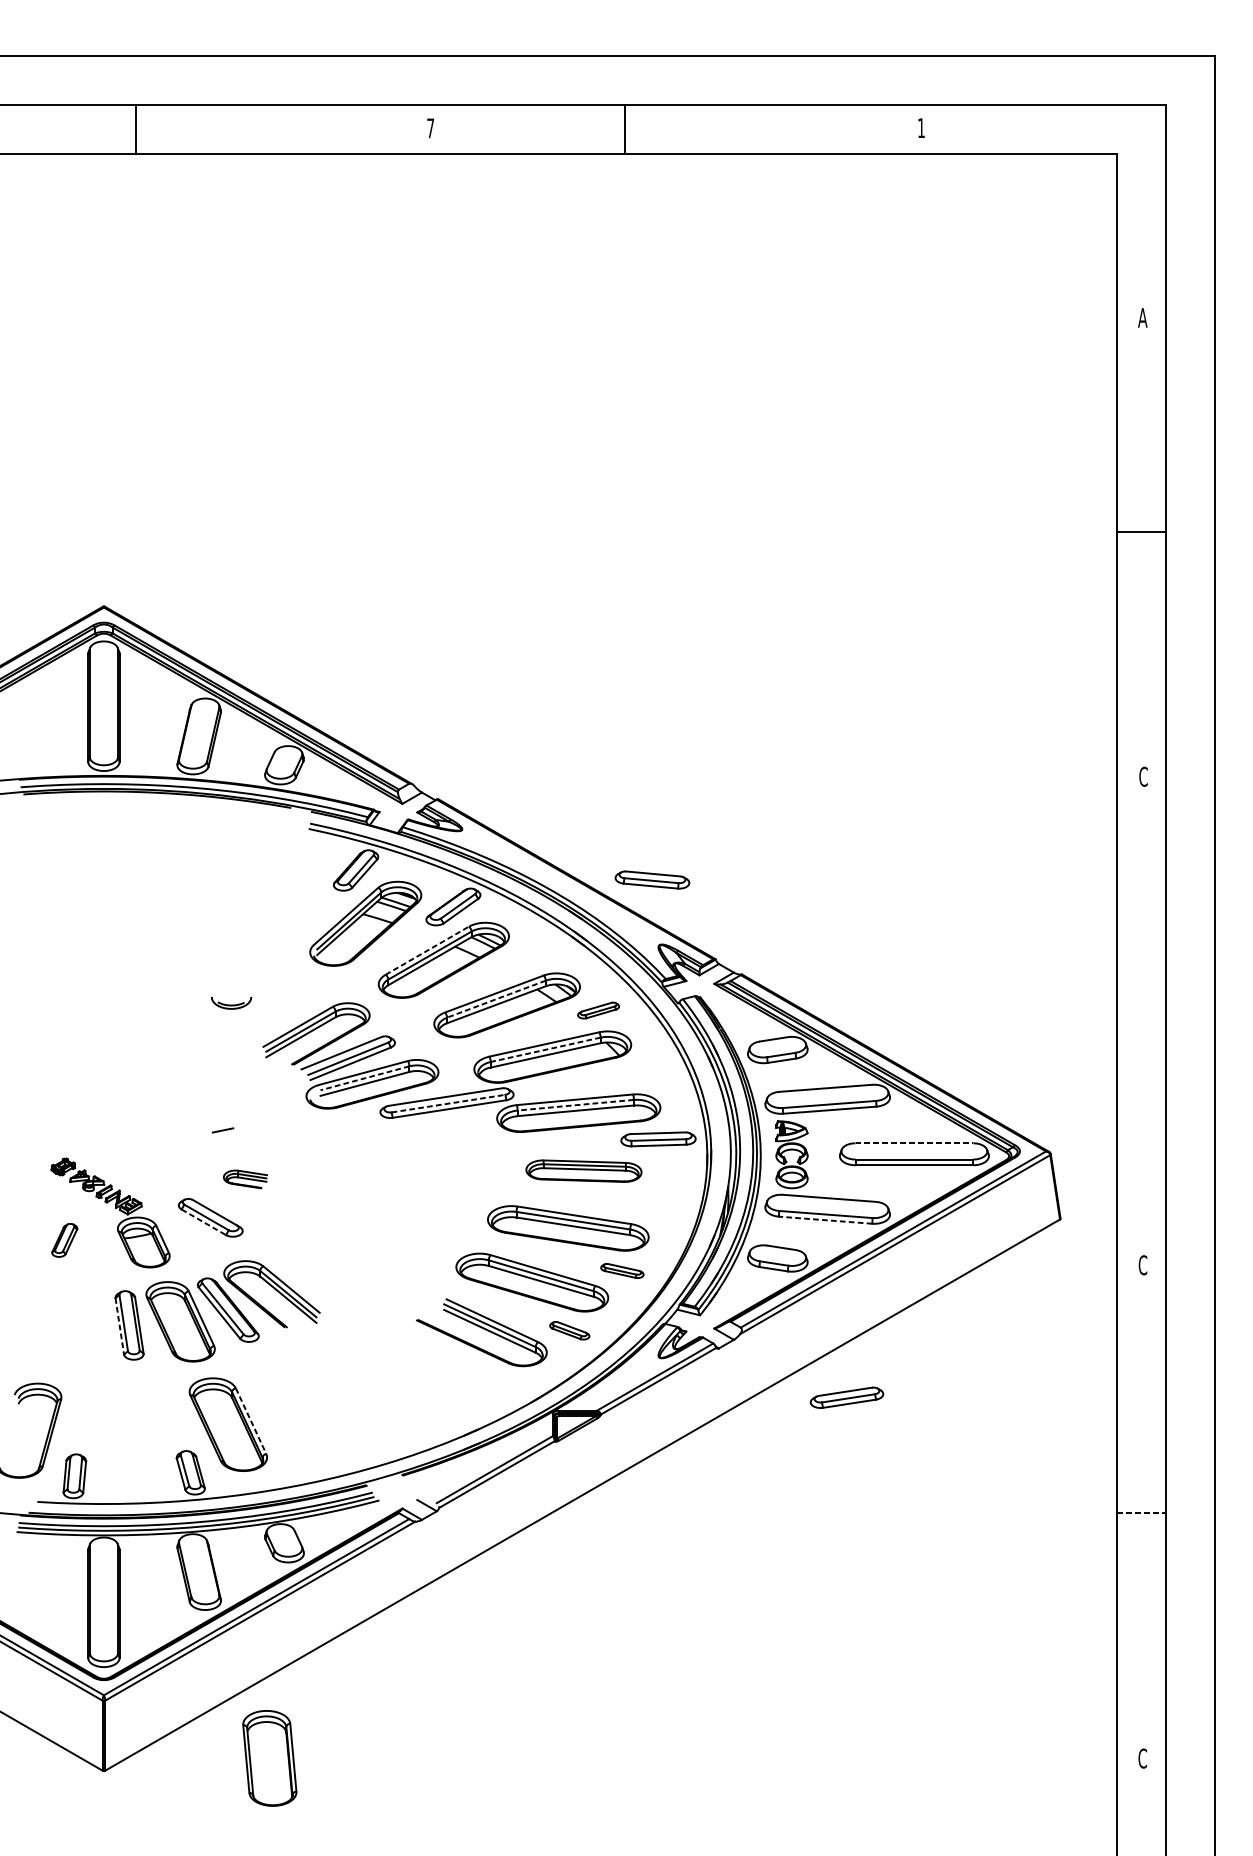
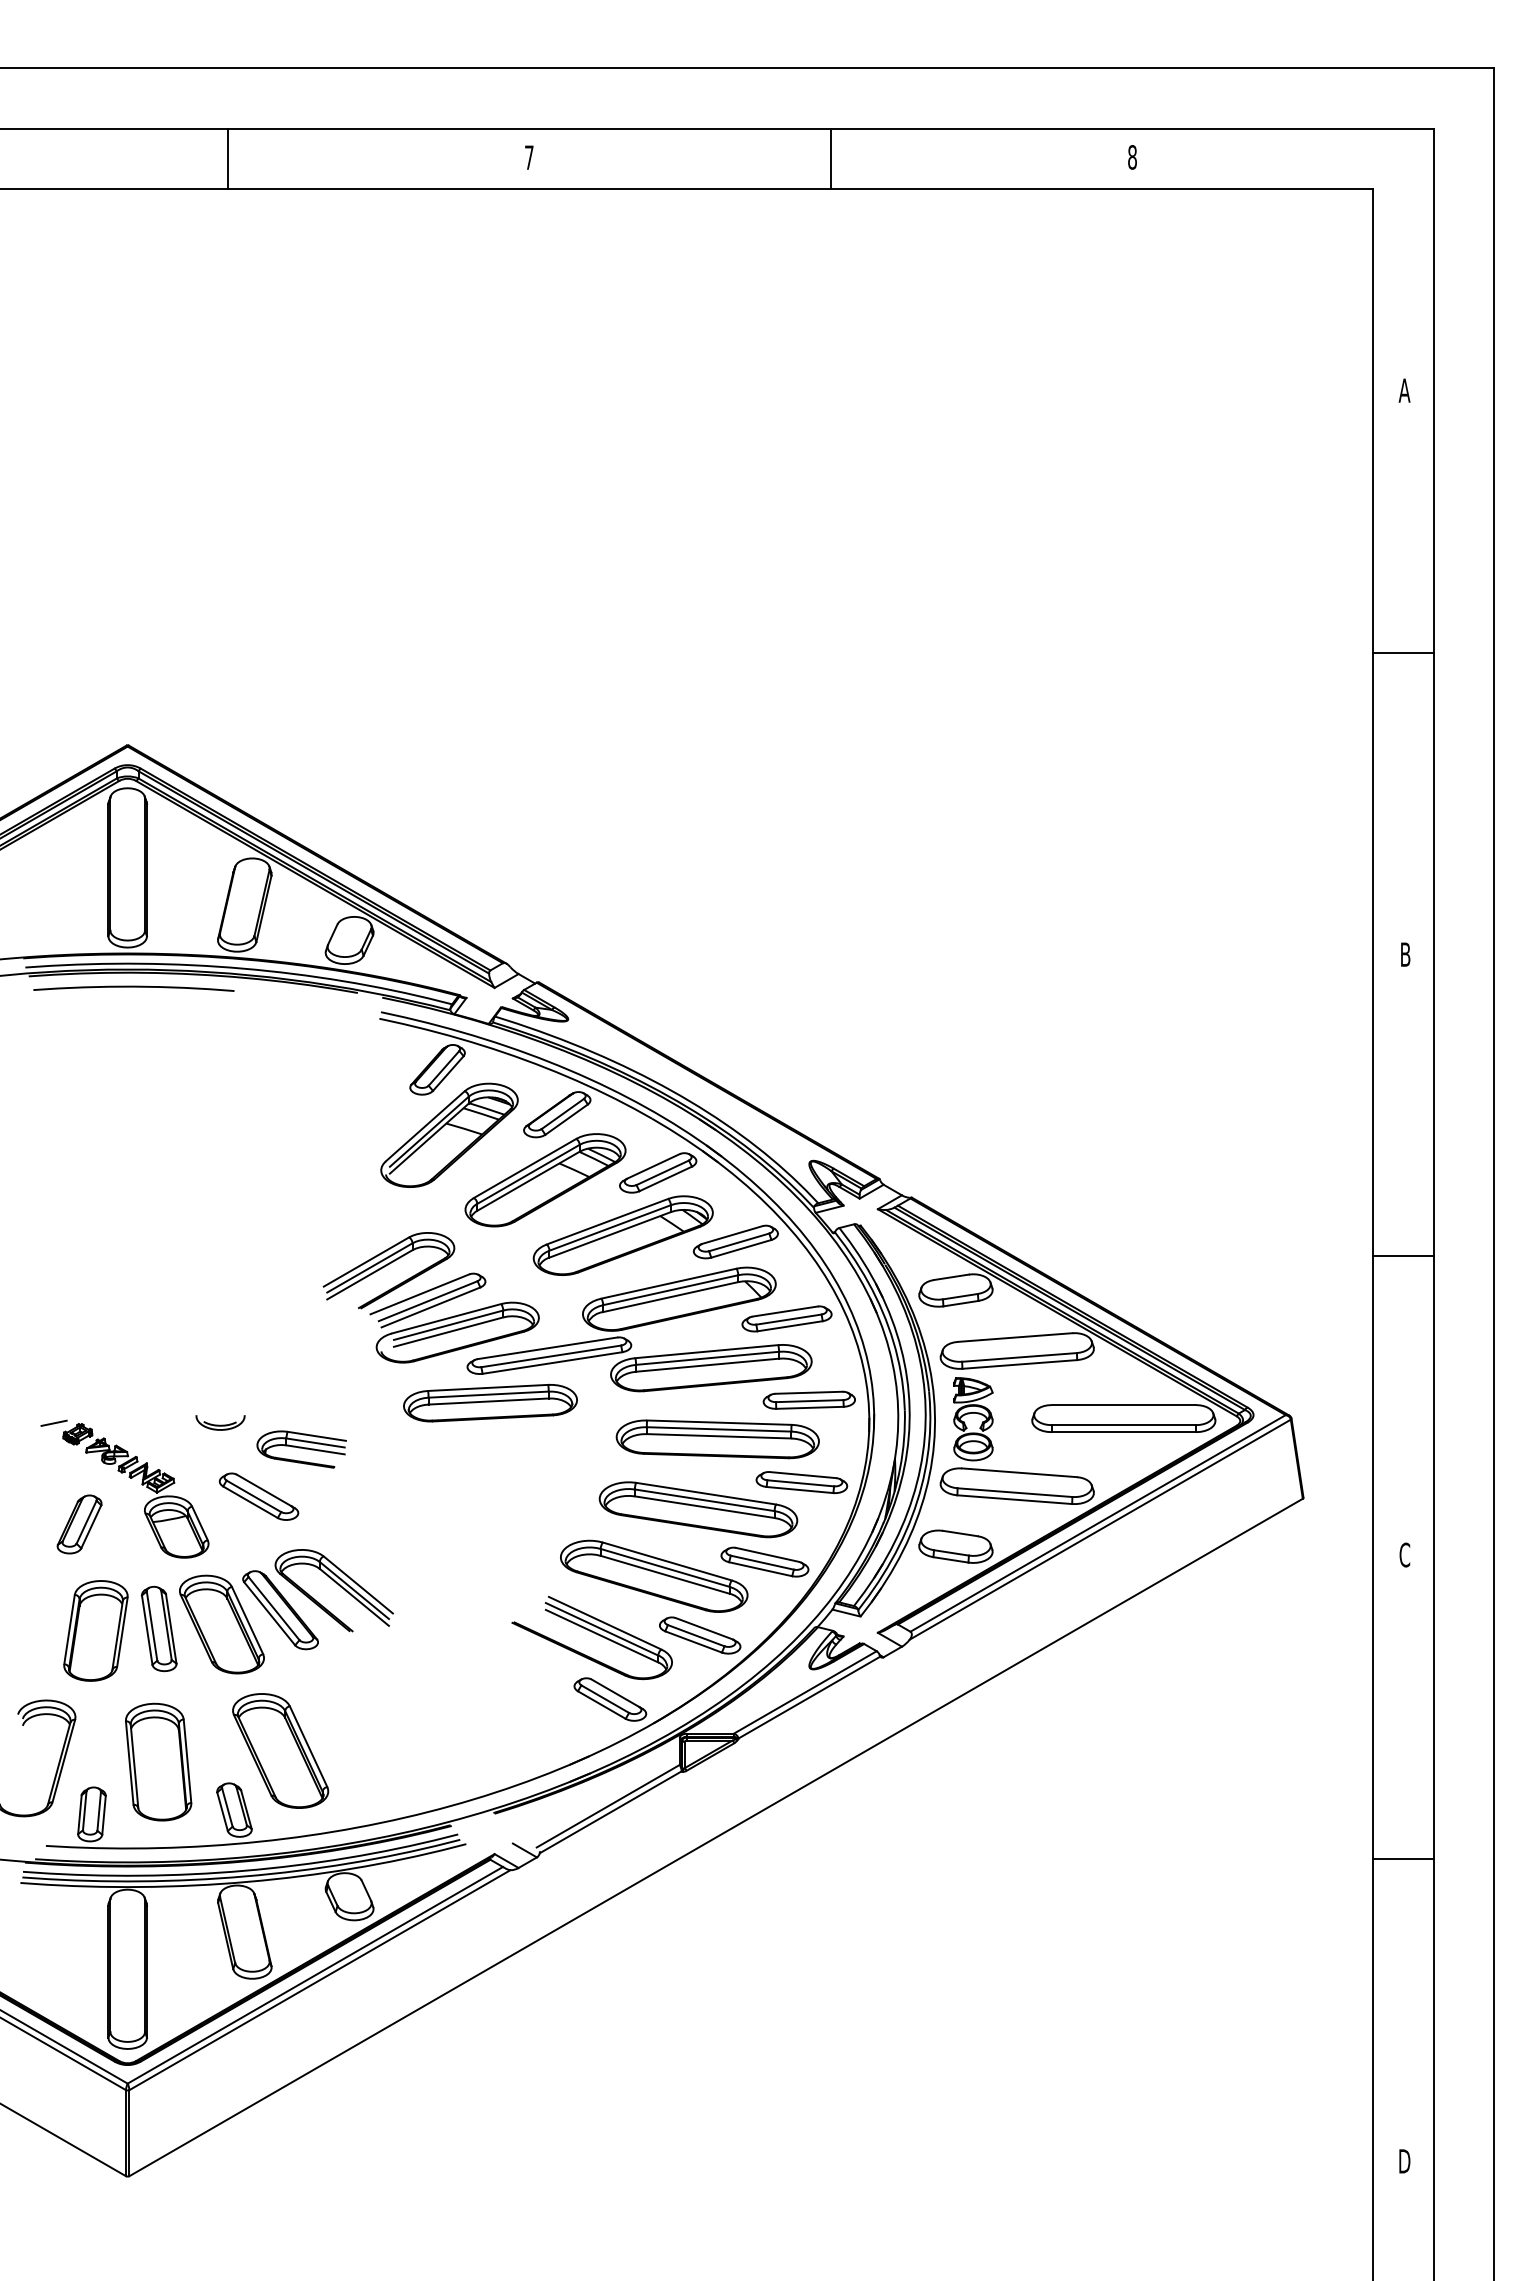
text: (921, 128) -> (1132, 157), 1 -> 8
line: (135, 129) -> (227, 158), moved
line: (625, 129) -> (830, 158), moved
text: (1143, 776) -> (1405, 954), C -> B
curve: (108, 803) -> (133, 987), added
part: (652, 879) -> (801, 1482), moved
line: (427, 950) -> (525, 1168), dashed -> solid
part: (535, 954) -> (658, 1172), added
line: (496, 998) -> (610, 1227), dashed -> solid
part: (231, 1002) -> (220, 1422), moved
part: (598, 1010) -> (735, 1241), size x1.67
line: (1141, 1022) -> (1403, 1256), added
line: (545, 1050) -> (670, 1290), dashed -> solid
line: (364, 1078) -> (448, 1325), dashed -> solid
line: (448, 1103) -> (551, 1356), dashed -> solid
line: (575, 1105) -> (707, 1358), dashed -> solid
line: (222, 1129) -> (53, 1422), moved
part: (399, 1141) -> (490, 1402), added
line: (914, 1143) -> (1124, 1405), dashed -> solid
part: (583, 1171) -> (717, 1439), size x1.43
part: (245, 1179) -> (301, 1449), size x1.67
line: (825, 1220) -> (1014, 1499), dashed -> solid
line: (203, 1222) -> (250, 1502), dashed -> solid
part: (64, 1240) -> (79, 1524), size x1.43
part: (622, 1270) -> (764, 1561), size x1.67
part: (77, 1326) -> (95, 1630), added
line: (120, 1326) -> (147, 1630), dashed -> solid
part: (569, 1330) -> (700, 1635), size x1.67
part: (496, 1382) -> (610, 1699), added
part: (846, 1397) -> (786, 1318), moved
line: (251, 1421) -> (308, 1747), dashed -> solid
line: (1141, 1512) -> (1403, 1859), dashed -> solid
part: (269, 1757) -> (158, 1761), moved
text: (1142, 1758) -> (1404, 2161), C -> D

